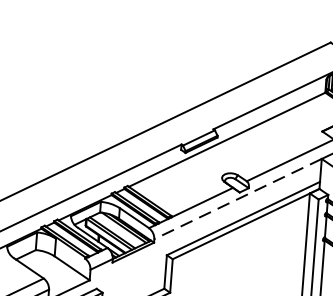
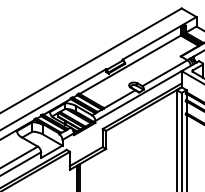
line: (237, 199) -> (138, 96), dashed -> solid

